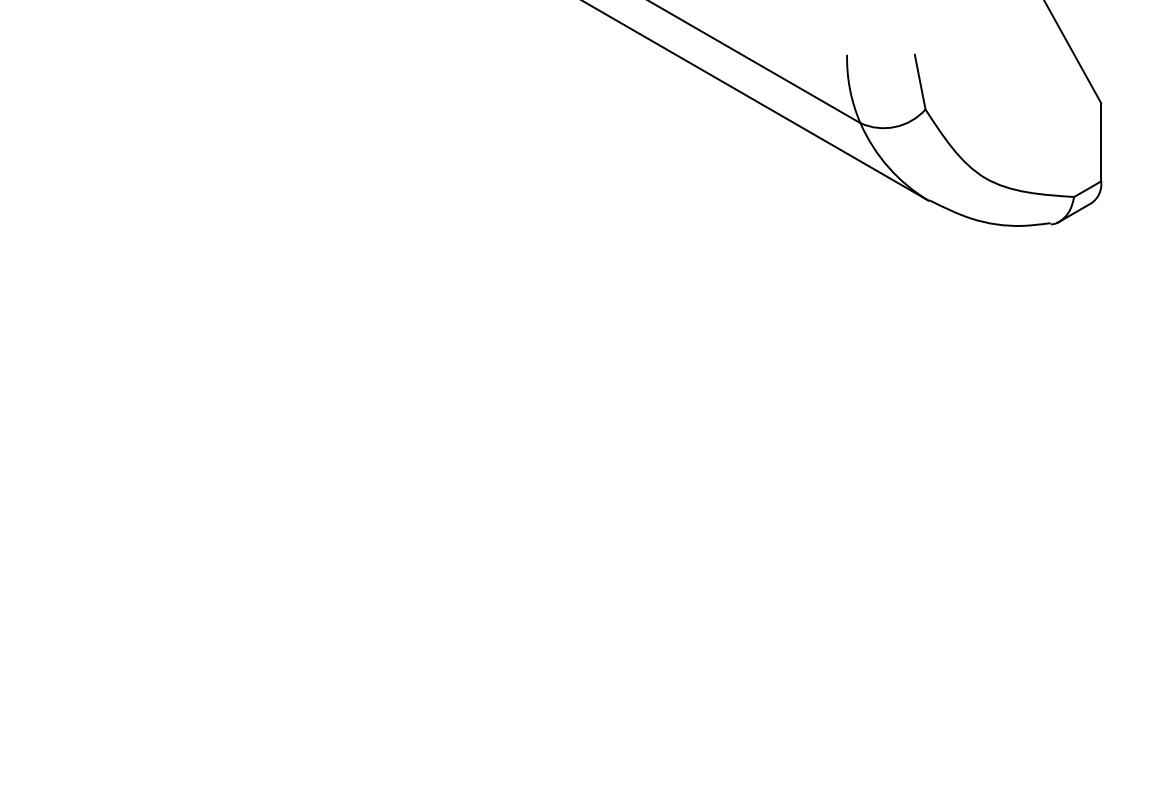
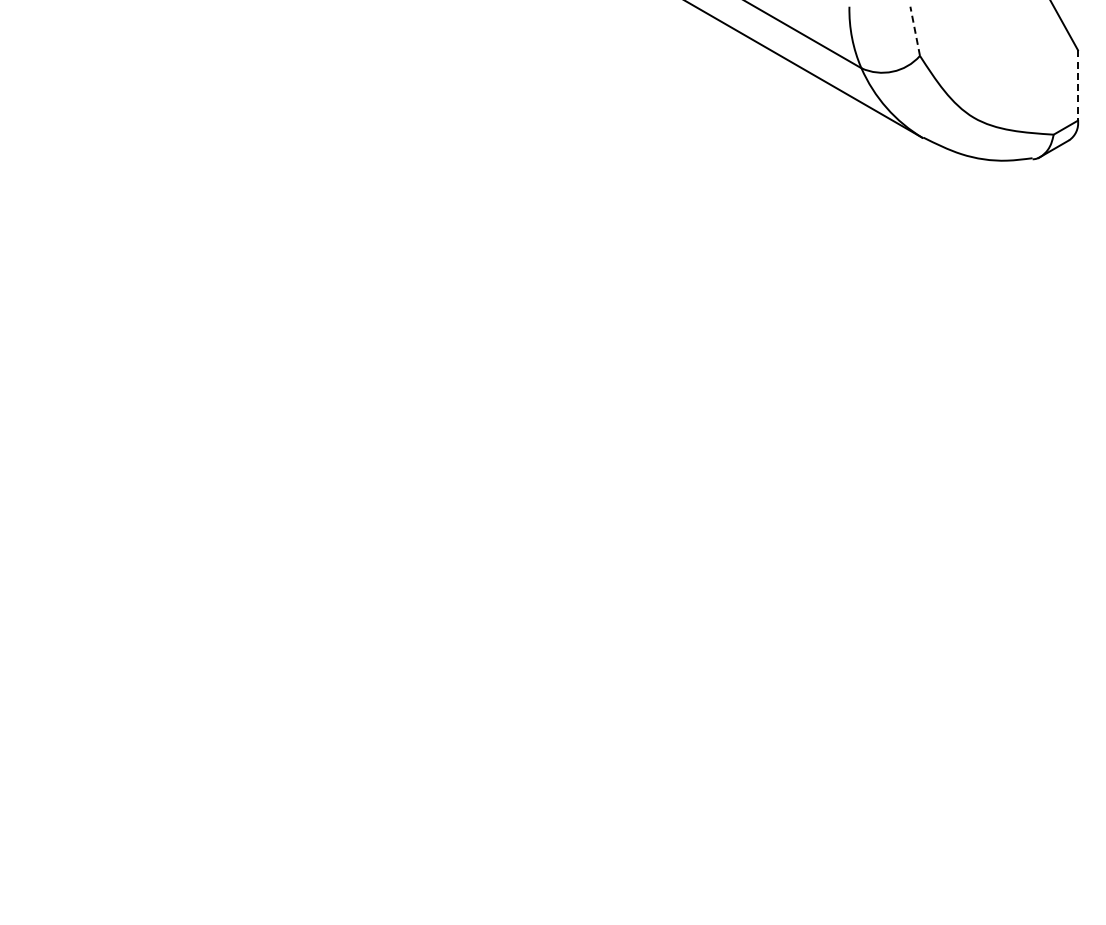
line: (920, 81) -> (915, 30), solid -> dashed
line: (1101, 142) -> (1078, 85), solid -> dashed

